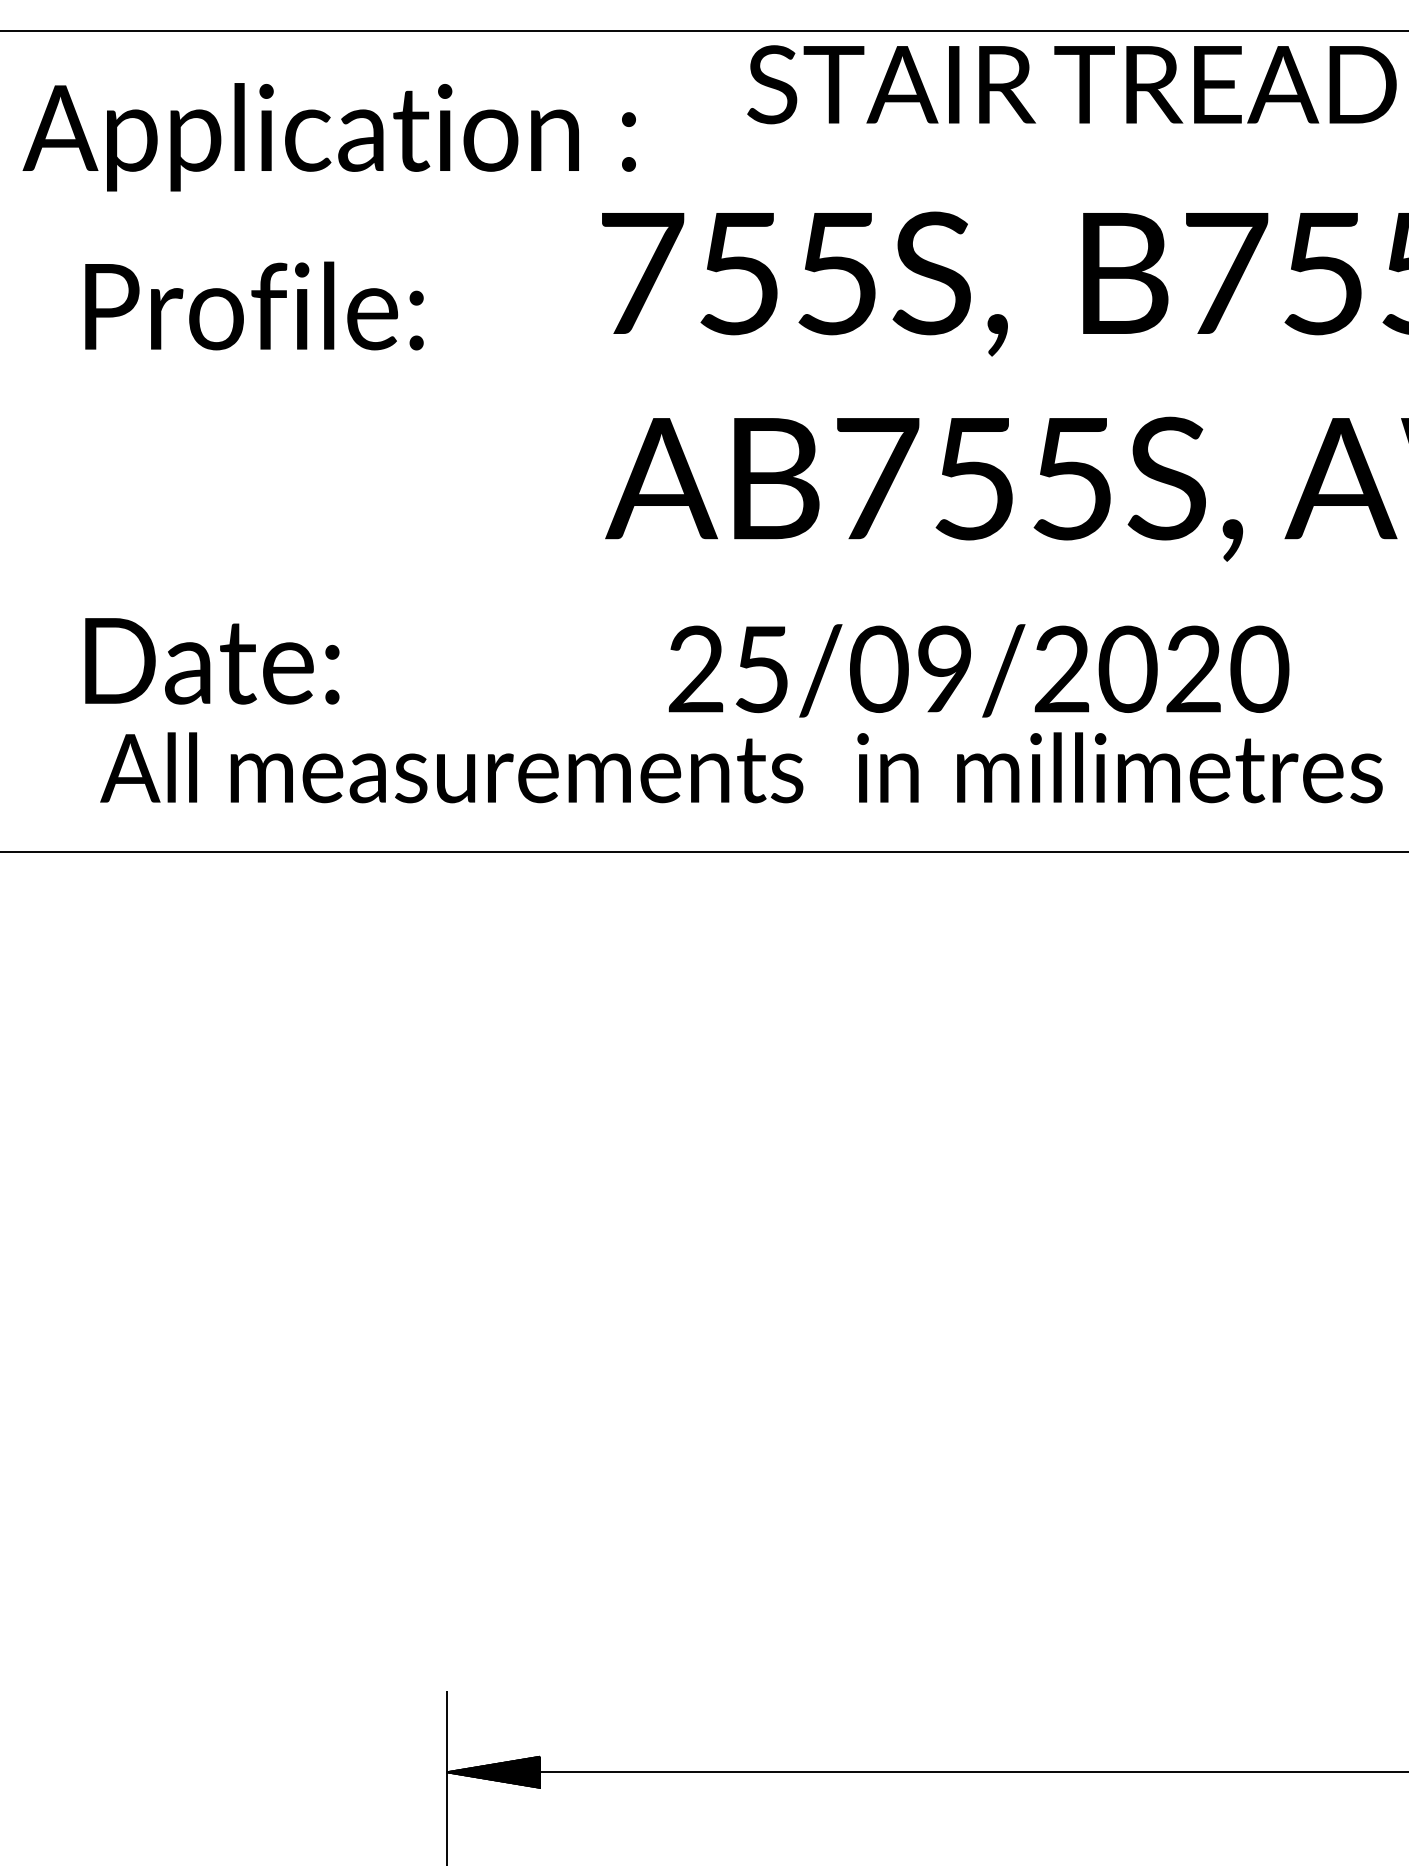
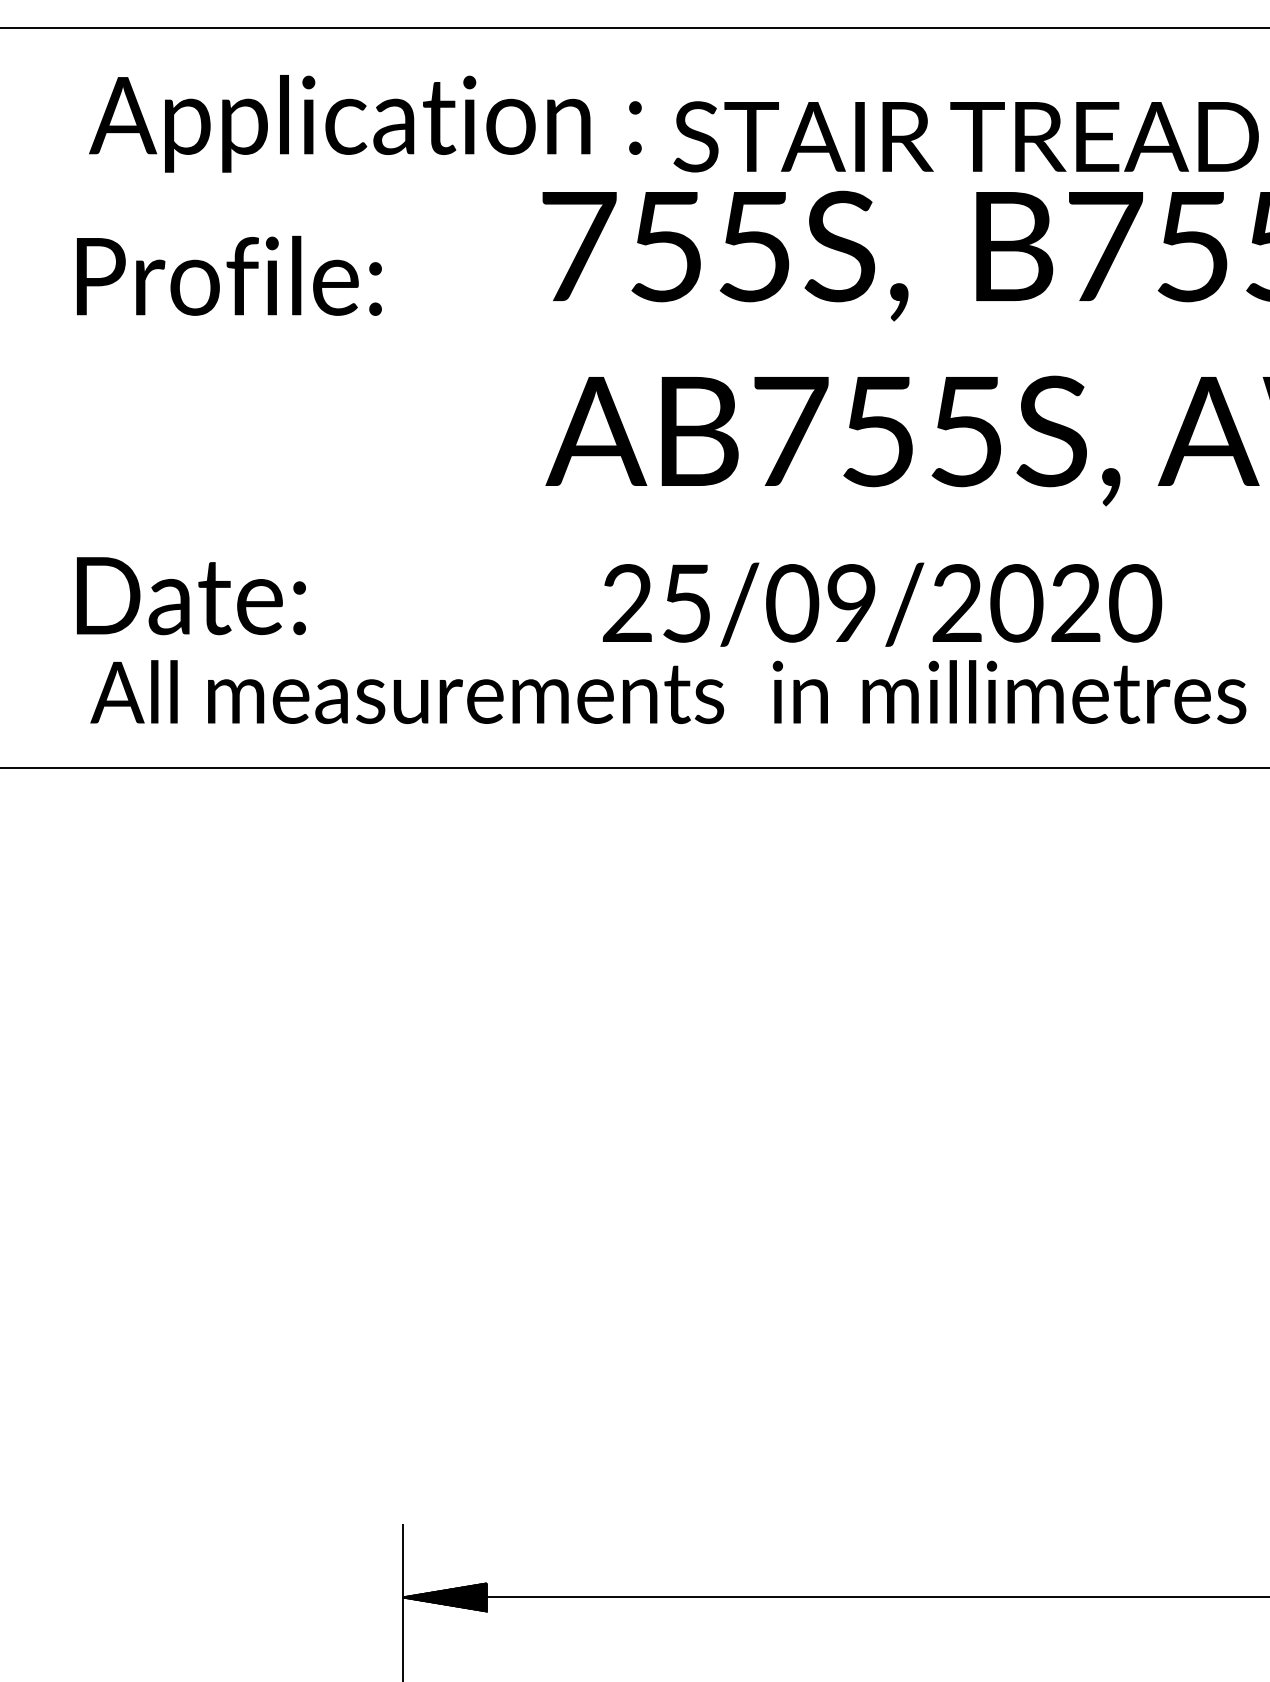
text: (1071, 84) -> (965, 136), moved
text: (328, 137) -> (364, 124), moved

